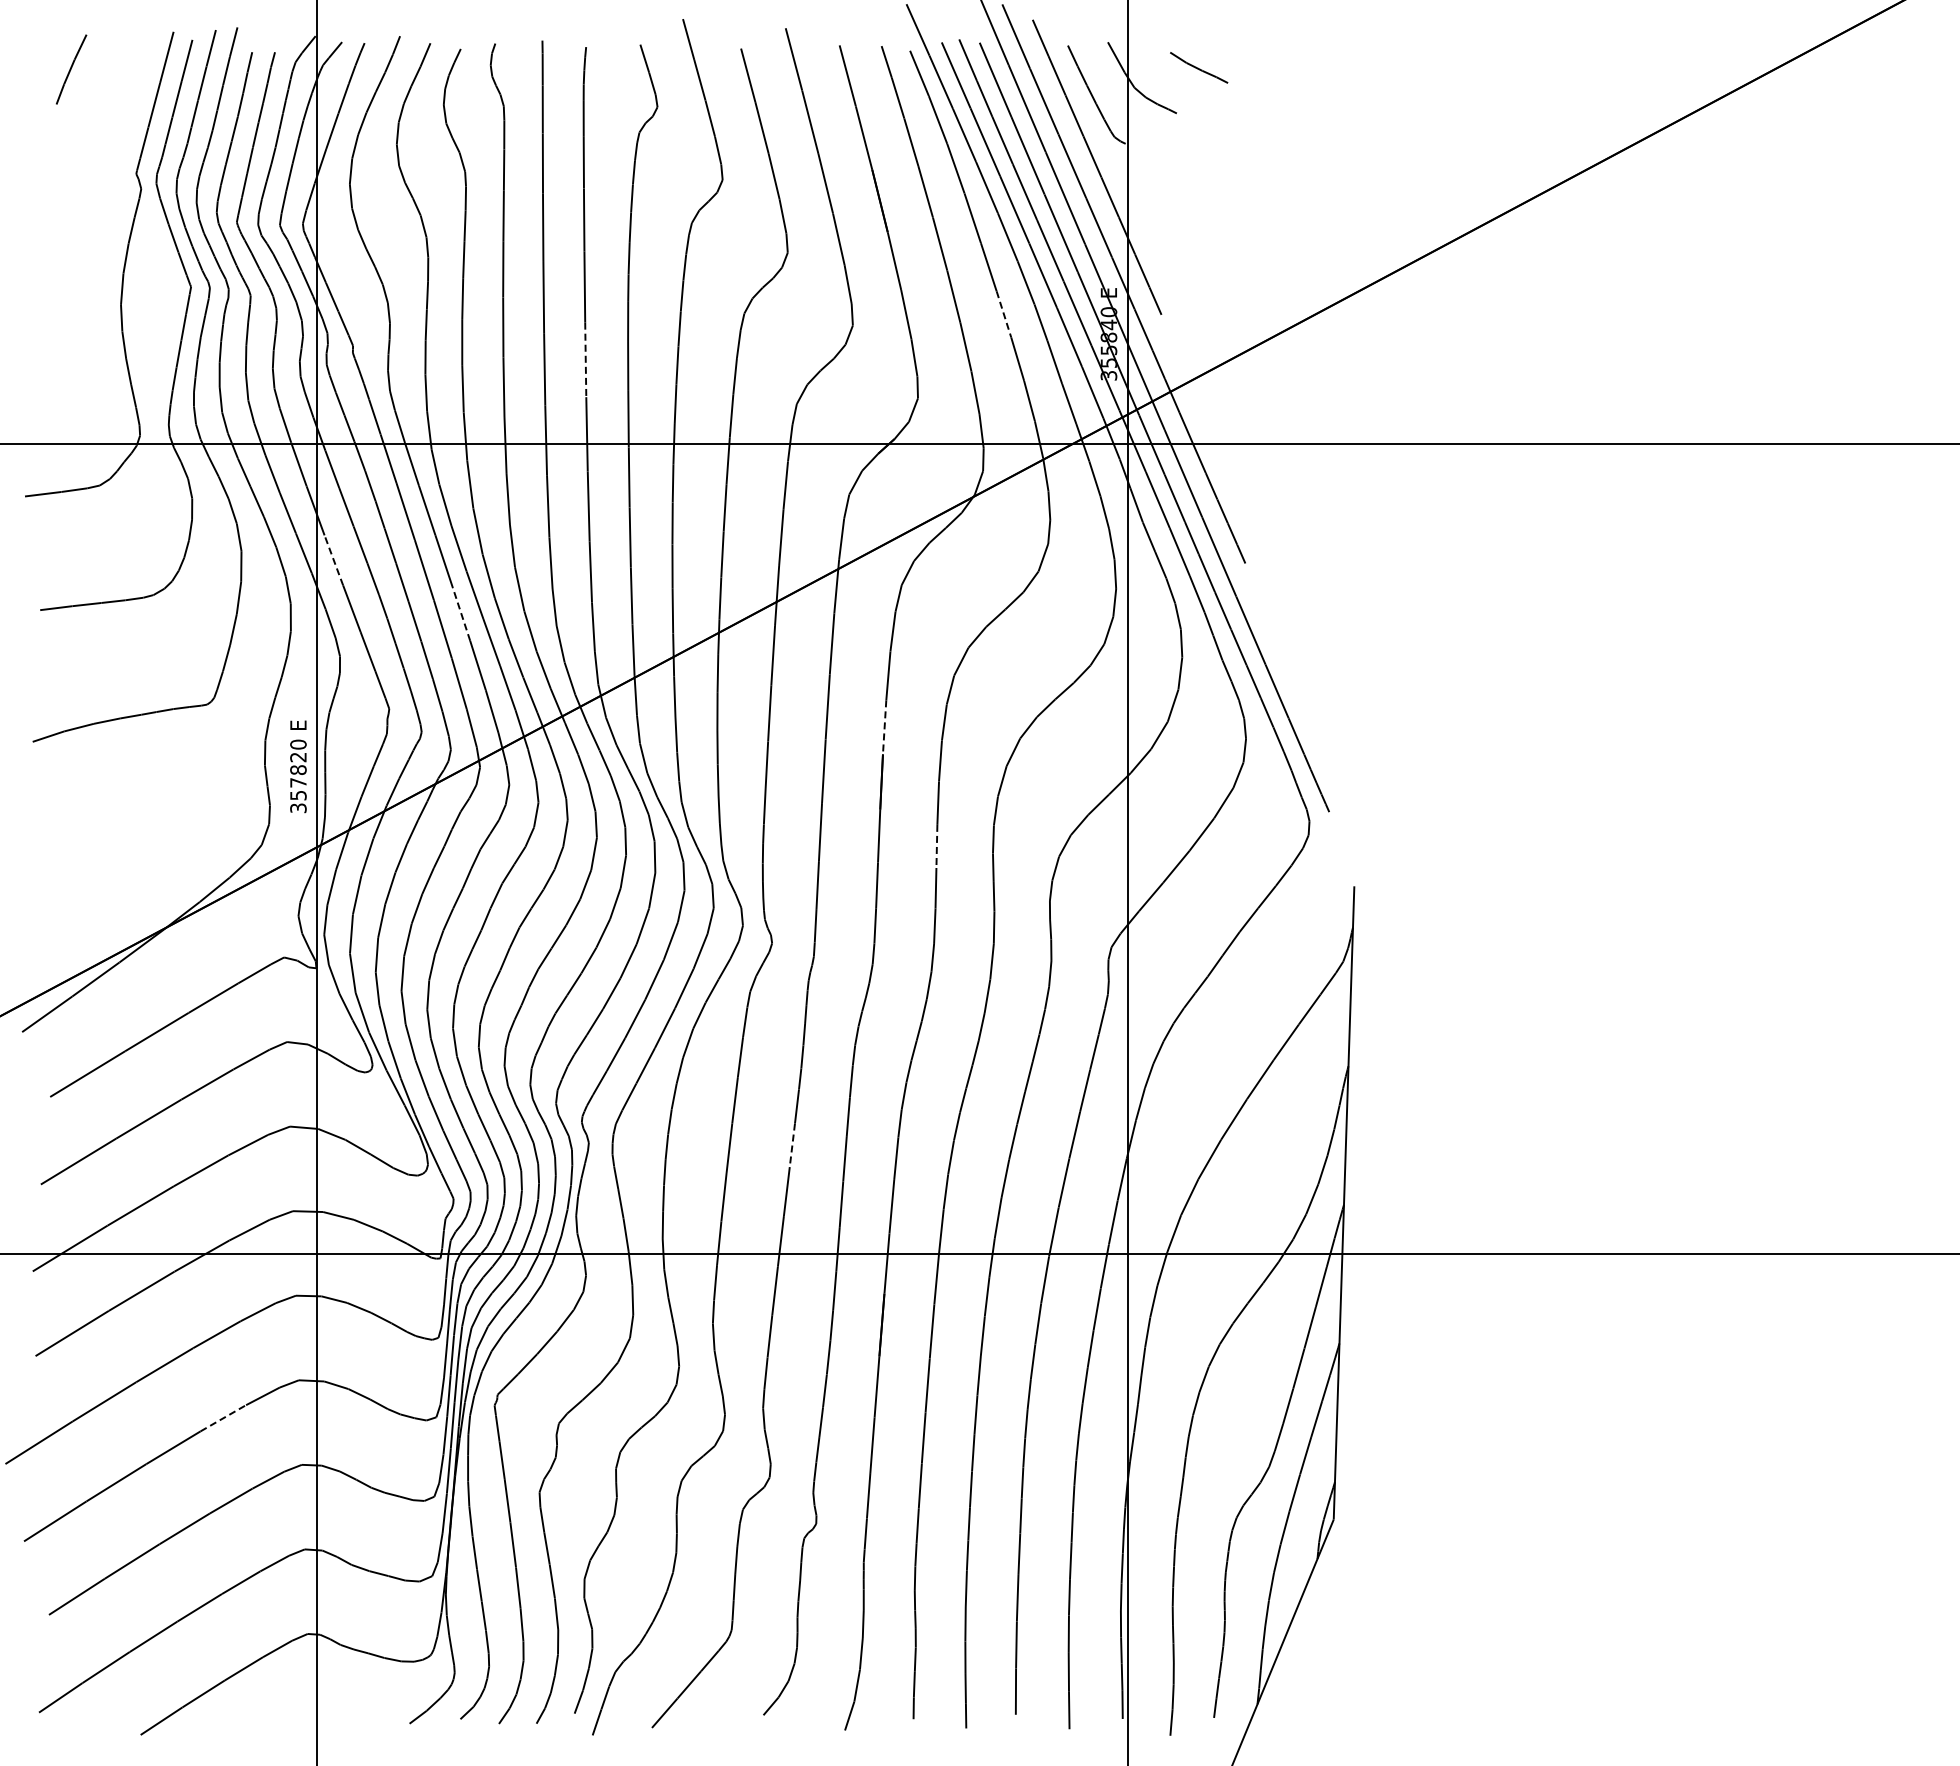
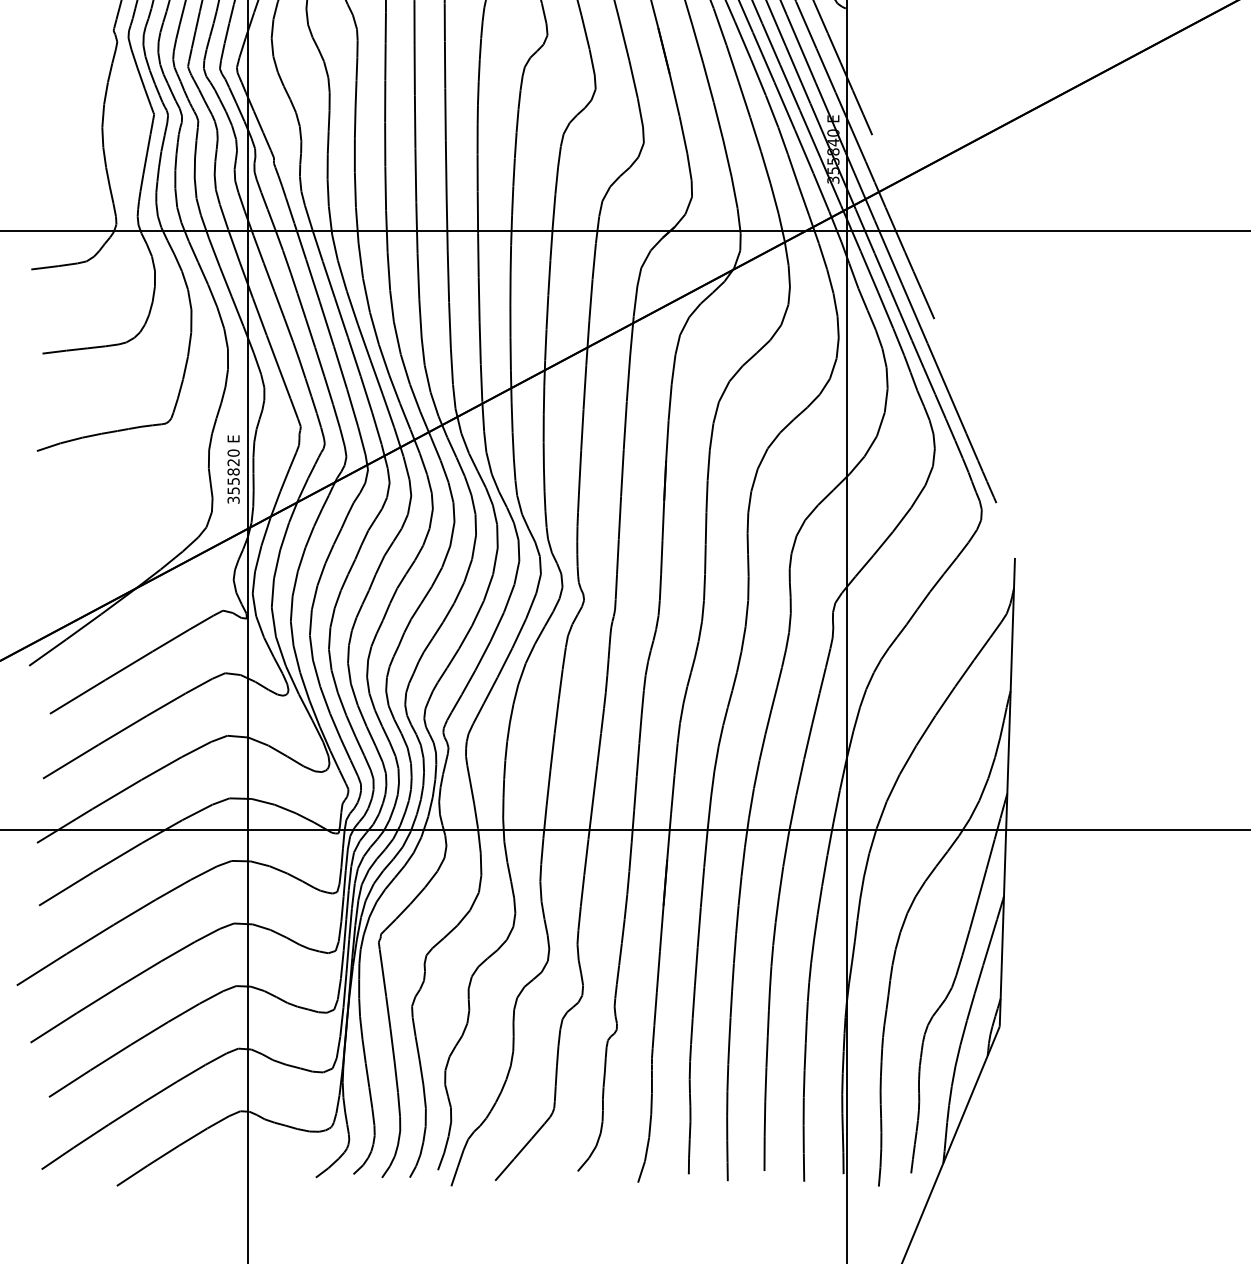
line: (1004, 314) -> (756, 134), dashed -> solid
line: (585, 360) -> (446, 168), dashed -> solid
line: (333, 560) -> (259, 316), dashed -> solid
line: (461, 614) -> (354, 356), dashed -> solid
line: (884, 727) -> (667, 440), dashed -> solid
text: (298, 782) -> (233, 481), 357820 -> 355820
line: (936, 846) -> (705, 528), dashed -> solid
line: (792, 1145) -> (599, 749), dashed -> solid
line: (223, 1418) -> (178, 951), dashed -> solid

